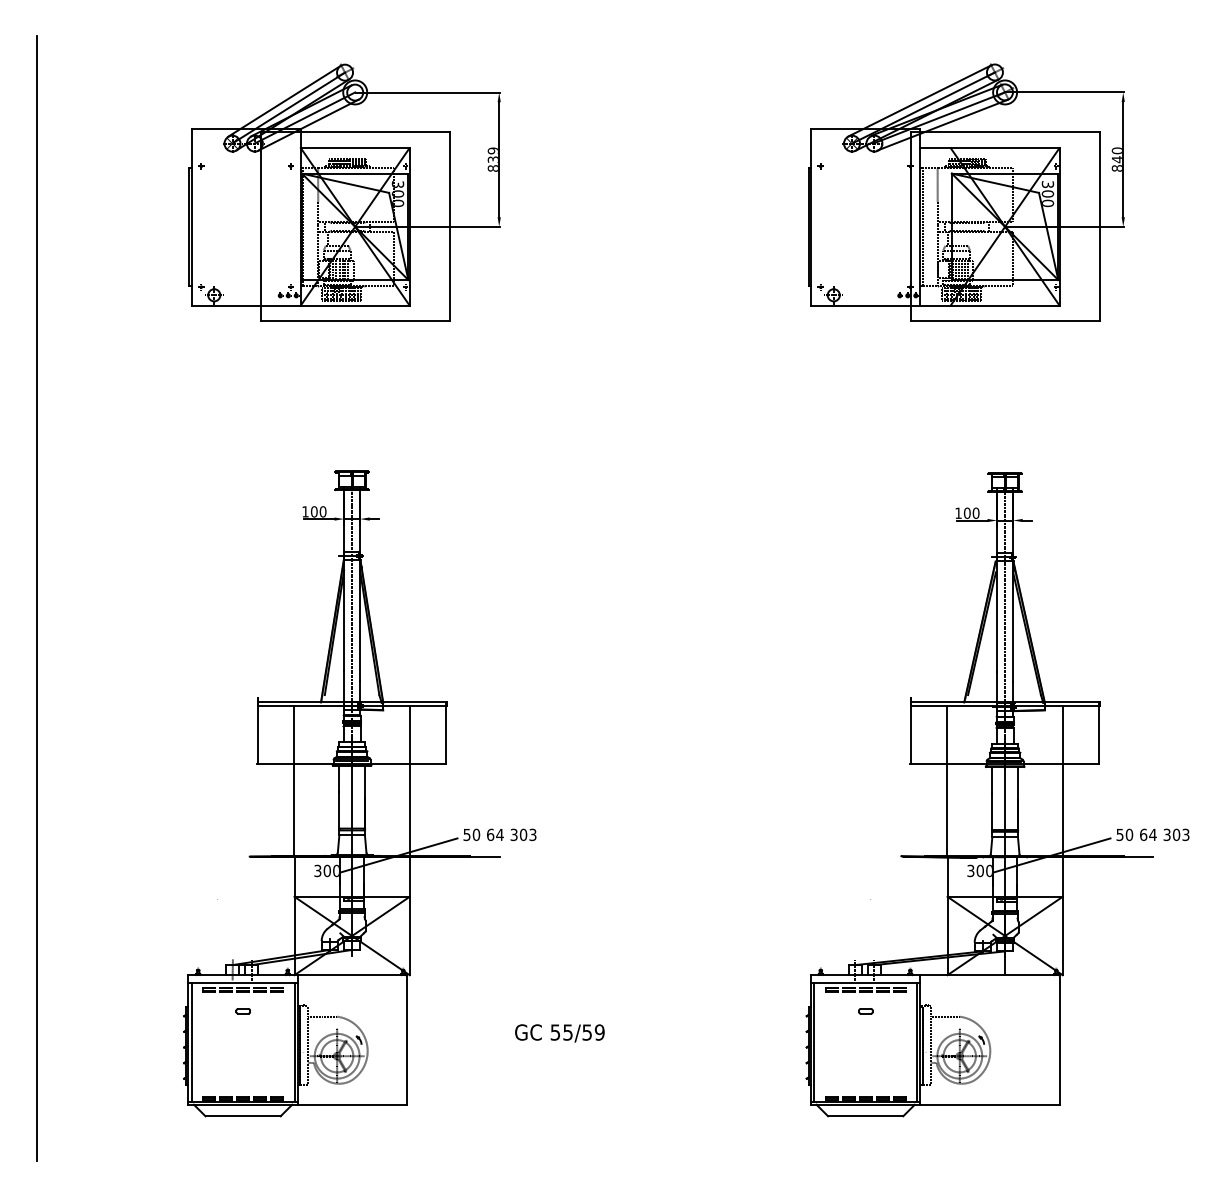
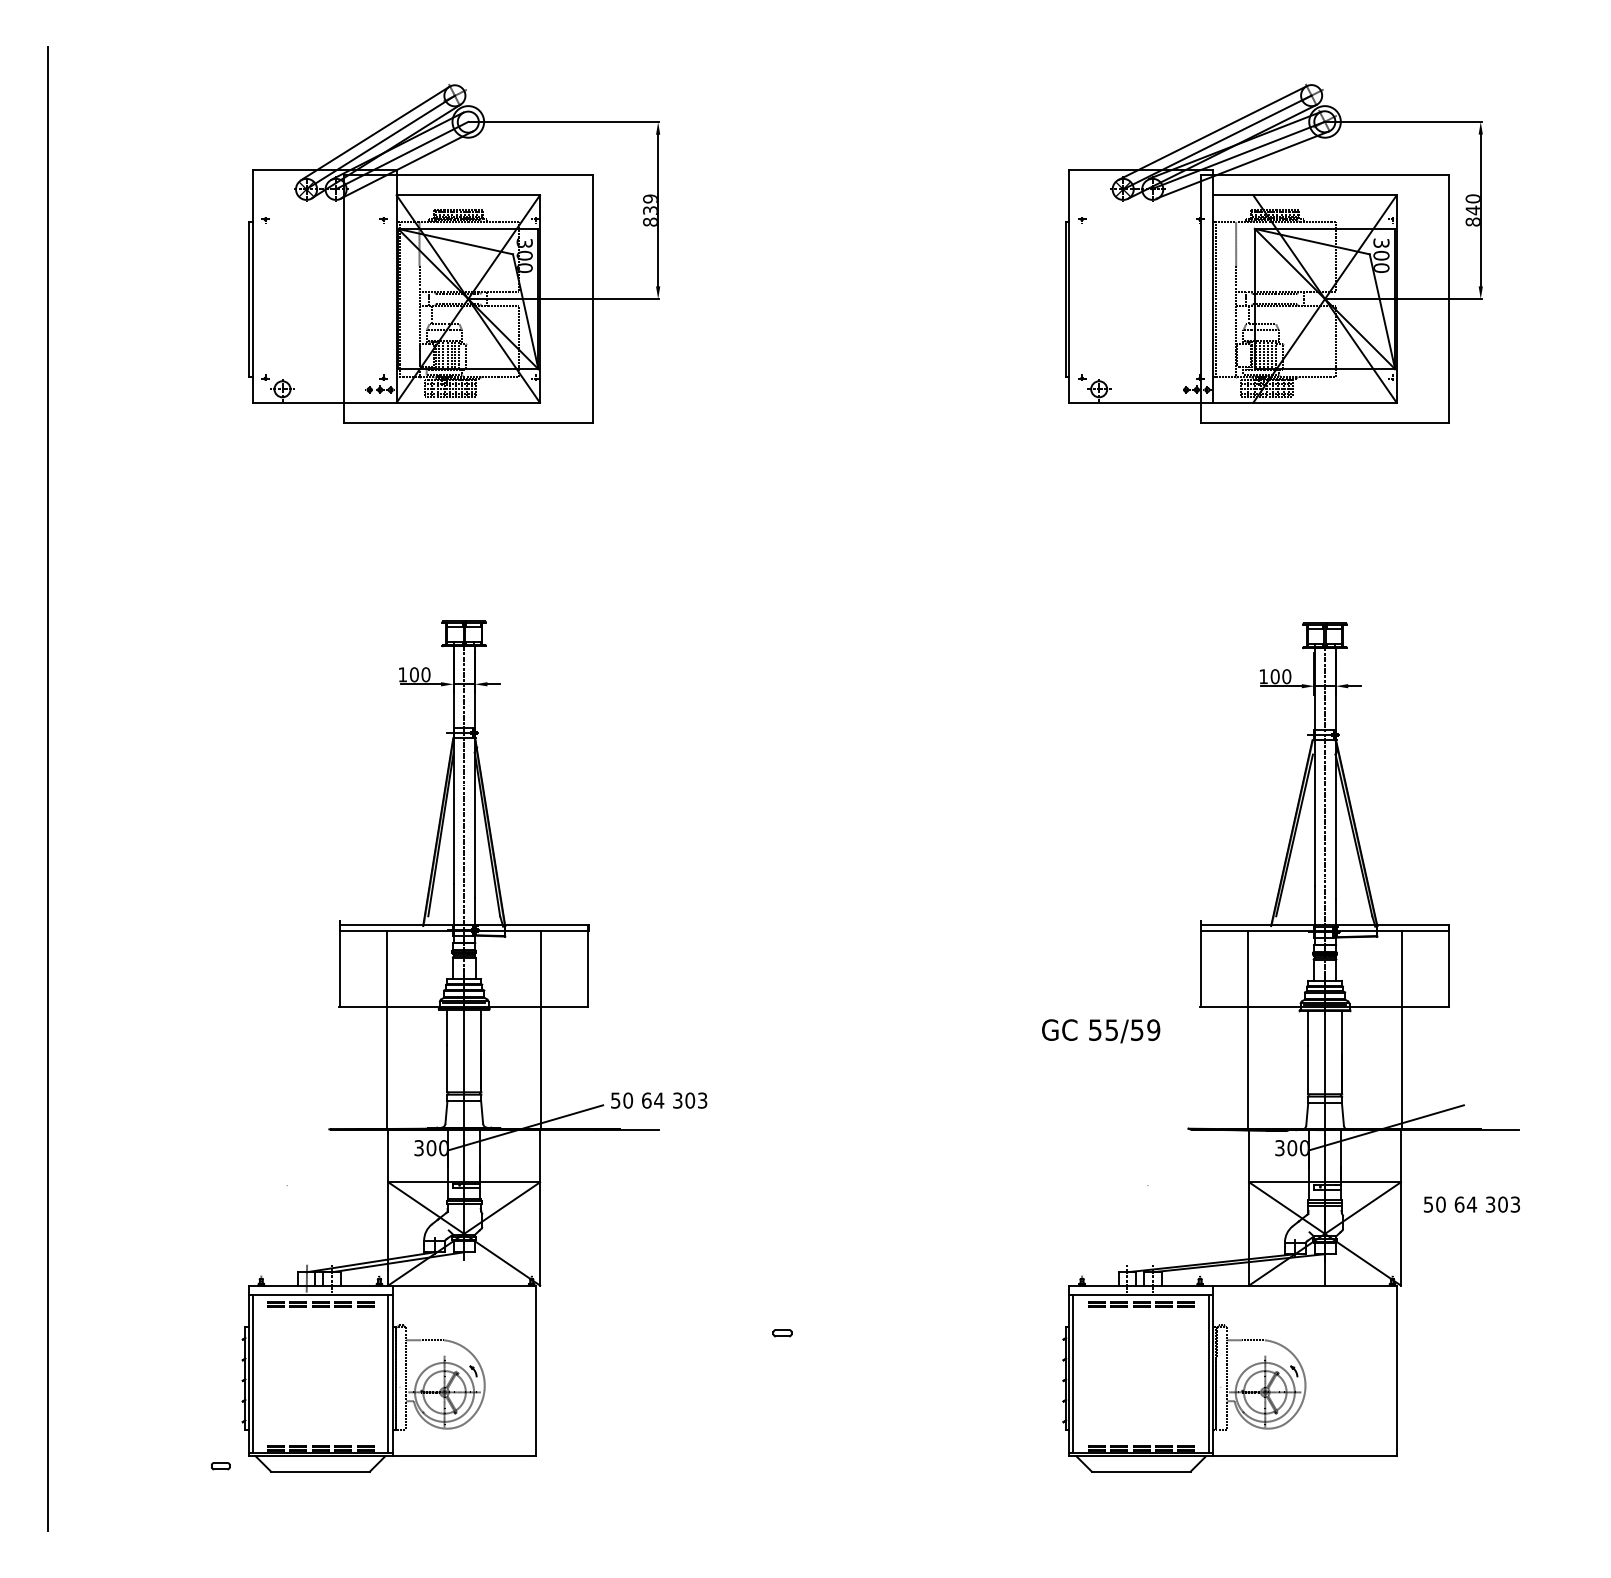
text: (1152, 834) -> (1471, 1204), moved
part: (243, 1011) -> (220, 1466), moved
part: (865, 1011) -> (782, 1333), moved
text: (560, 1033) -> (1101, 1031), moved

